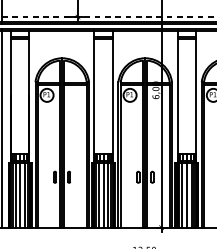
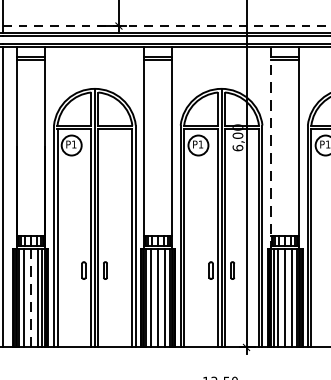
line: (177, 96) -> (270, 147), solid -> dashed
line: (20, 195) -> (31, 298), solid -> dashed

